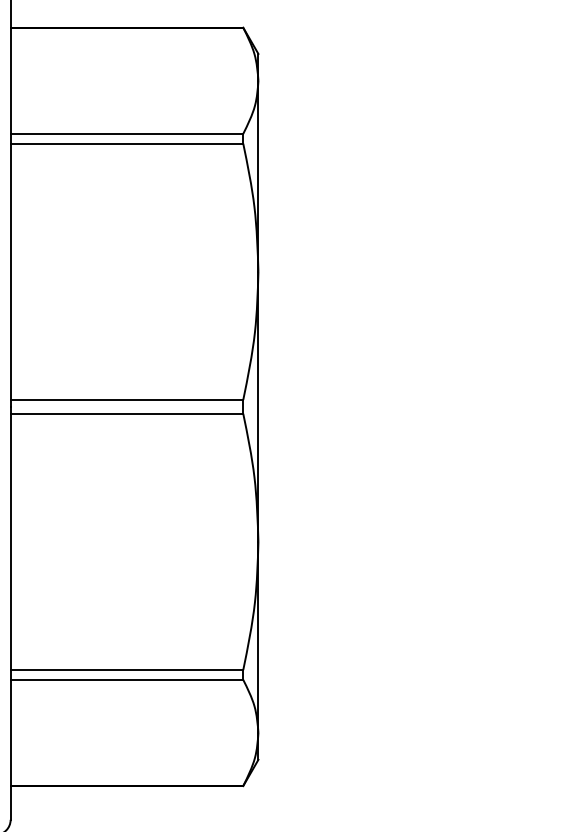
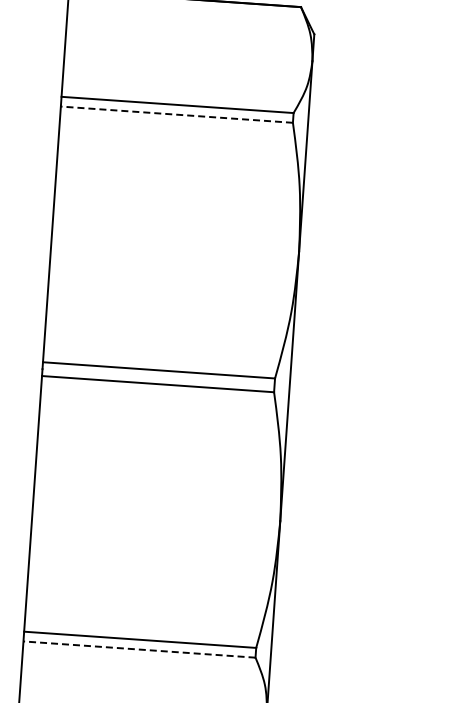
line: (126, 143) -> (176, 114), solid -> dashed
line: (126, 679) -> (139, 649), solid -> dashed

